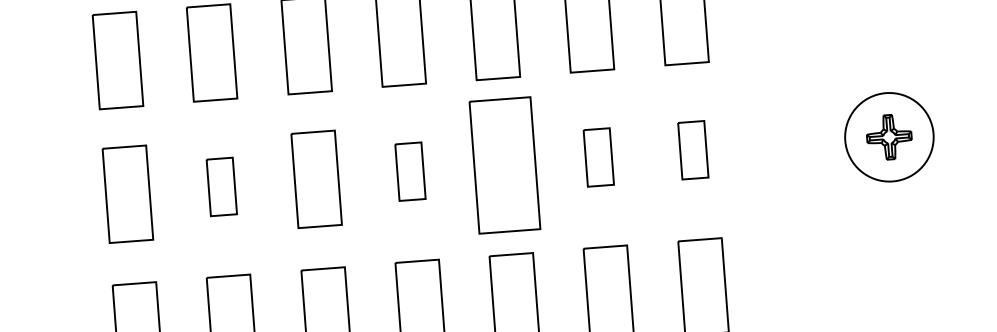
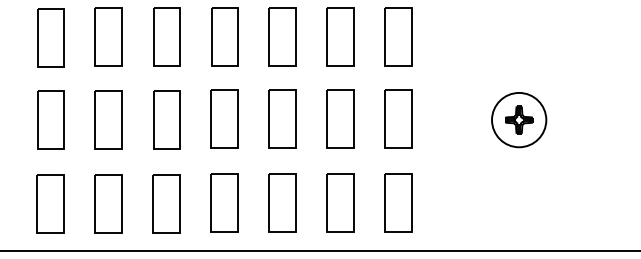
part: (692, 149) -> (398, 118), size x1.67
part: (598, 156) -> (340, 118), size x1.67
part: (504, 163) -> (282, 118), size x0.71
part: (410, 170) -> (224, 118), size x1.67
part: (221, 186) -> (108, 119), size x1.67

